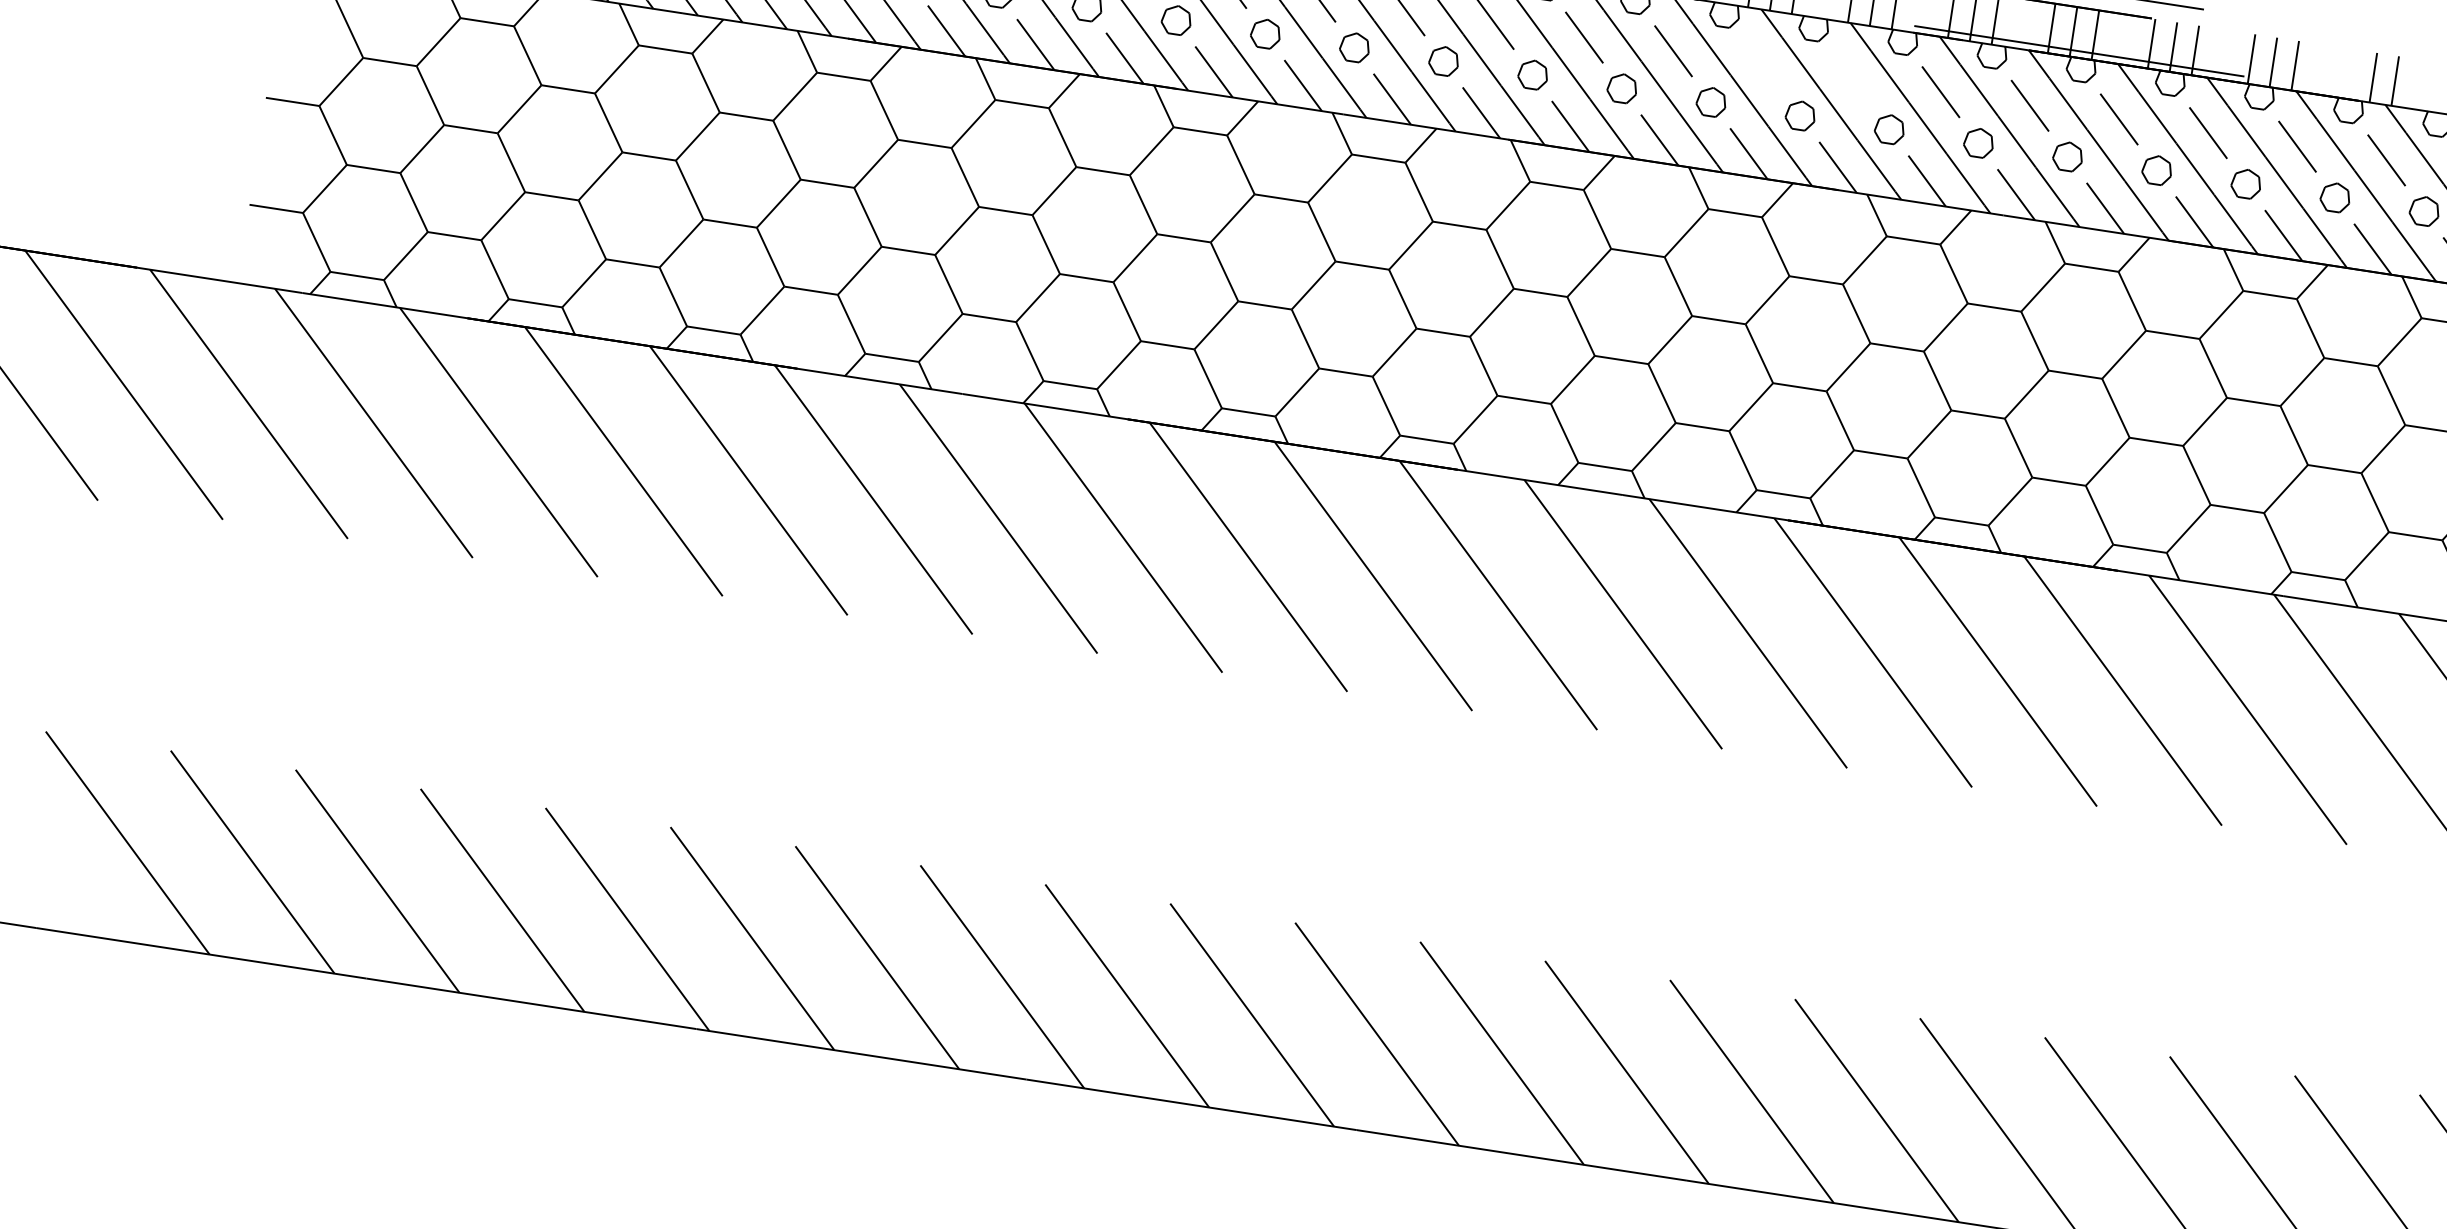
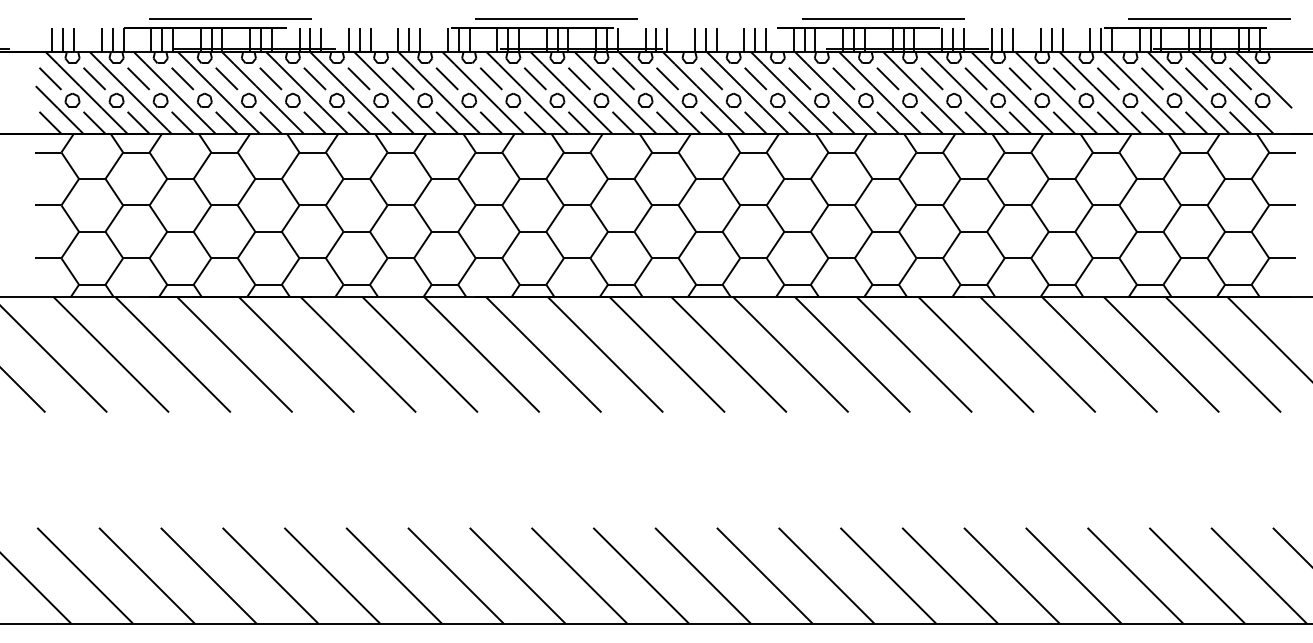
line: (1762, 64) -> (755, 78), added
line: (2350, 73) -> (1040, 39), added
line: (1851, 77) -> (799, 78), added

